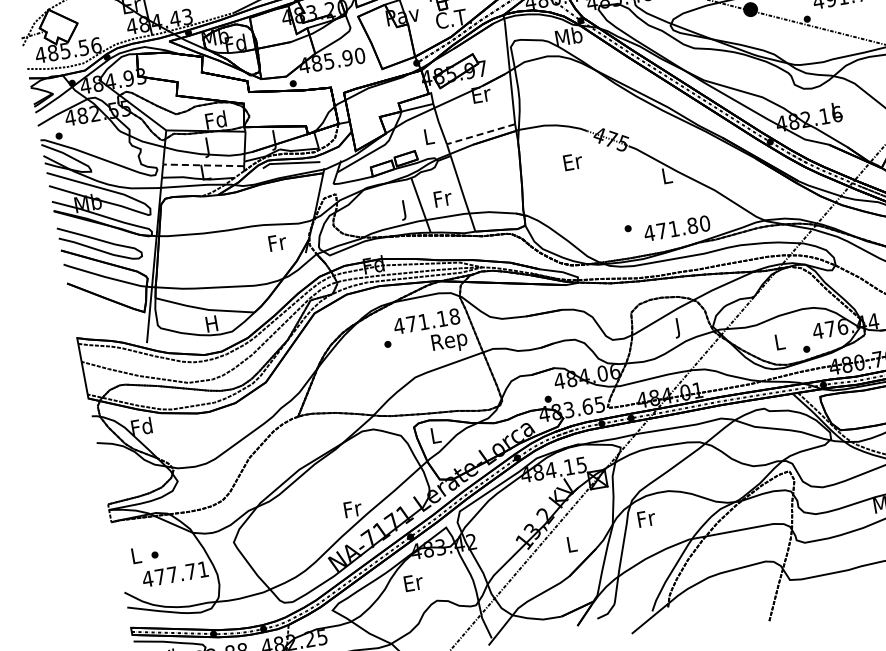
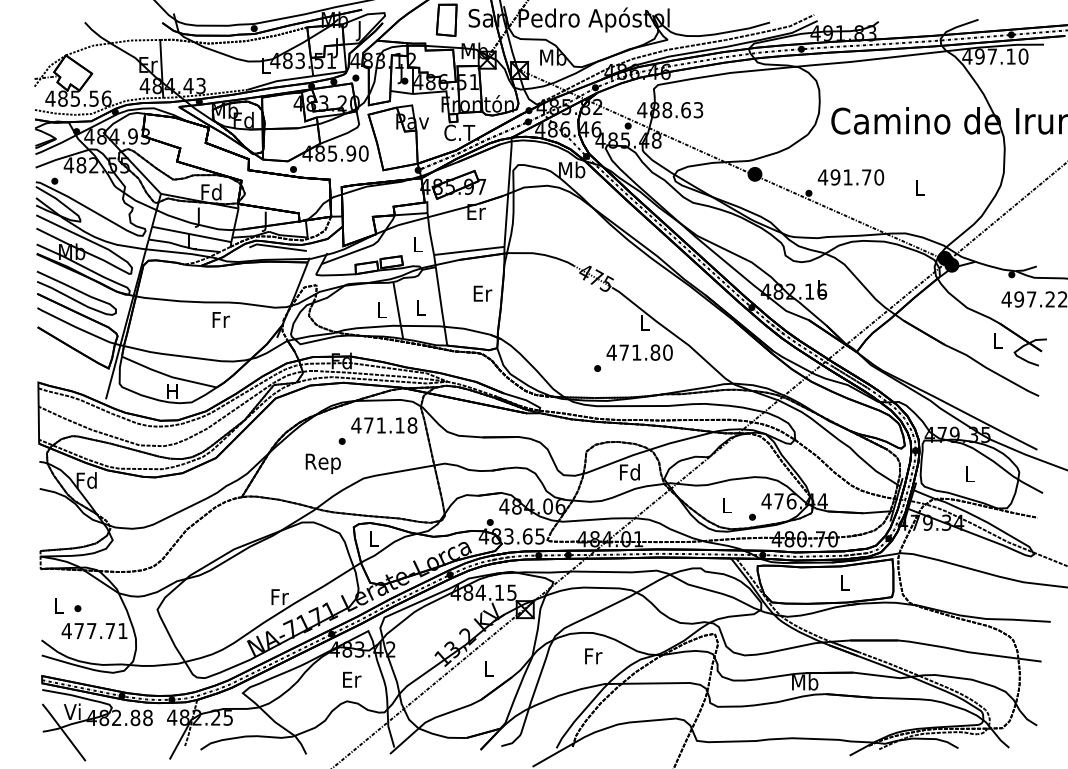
line: (480, 134) -> (468, 251), dashed -> solid
text: (572, 161) -> (482, 293), moved
line: (203, 165) -> (191, 234), dashed -> solid
text: (442, 198) -> (420, 307), Fr -> L
text: (404, 210) -> (381, 312), J -> L
text: (676, 228) -> (639, 352), moved
text: (276, 242) -> (220, 319), moved
text: (677, 327) -> (629, 473), J -> Fd
text: (448, 342) -> (322, 463), moved
text: (646, 518) -> (593, 656), moved
text: (414, 582) -> (352, 679), moved

